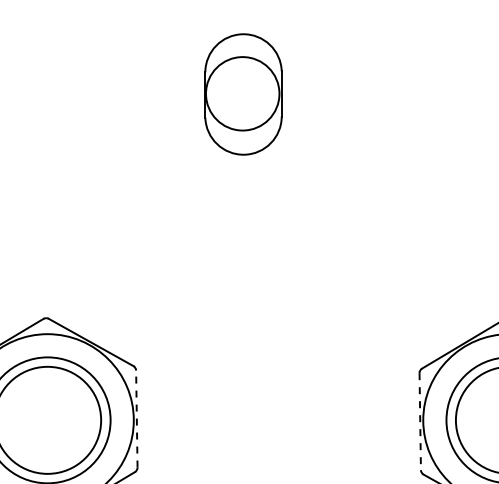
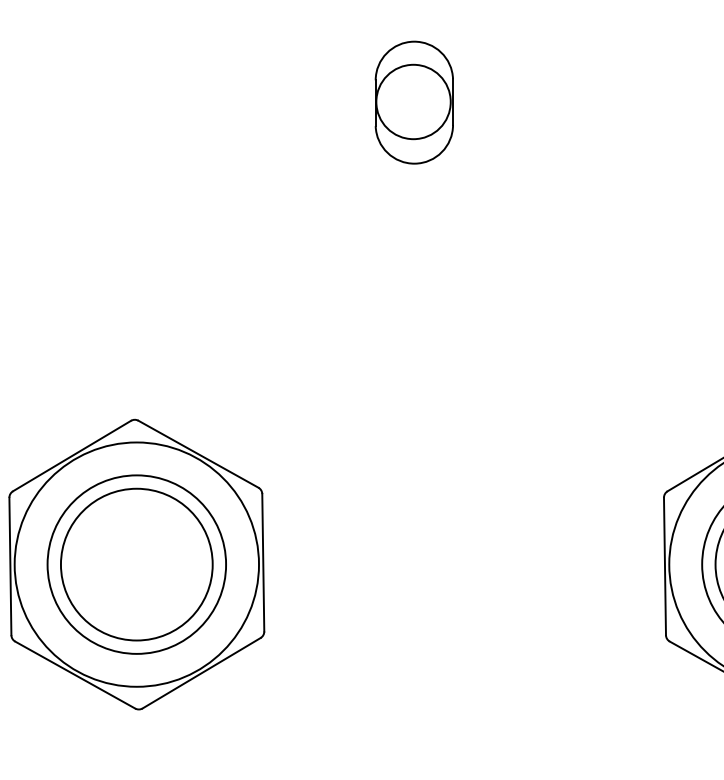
part: (242, 94) -> (413, 102), size x0.71
line: (136, 418) -> (263, 562), dashed -> solid
line: (419, 421) -> (664, 566), dashed -> solid

